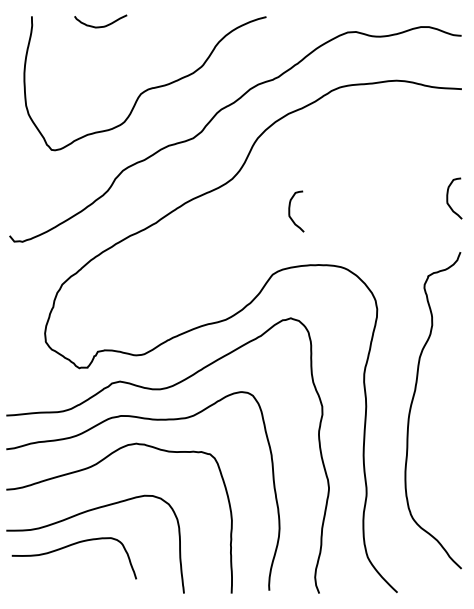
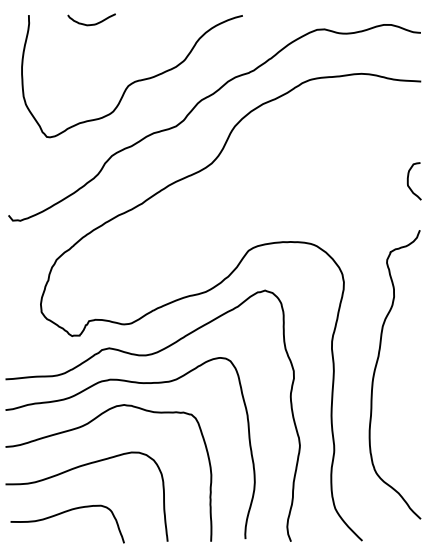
curve: (290, 211) -> (264, 193), removed
curve: (70, 546) -> (64, 513), moved

